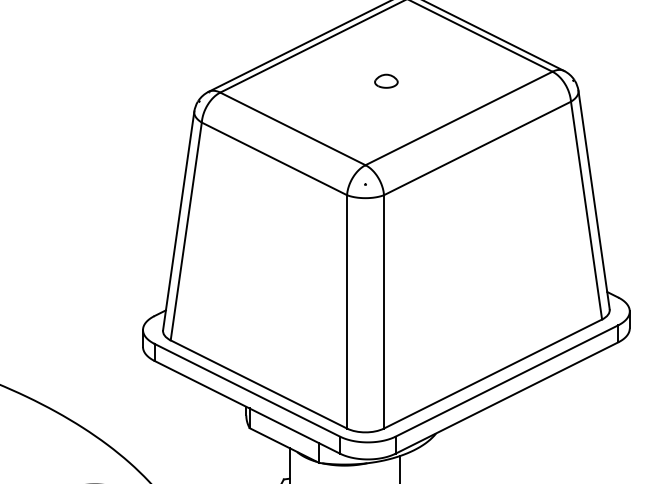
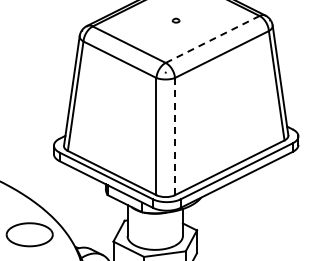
part: (384, 80) -> (175, 20), size x0.6
line: (460, 118) -> (213, 39), solid -> dashed
line: (384, 311) -> (175, 136), solid -> dashed

